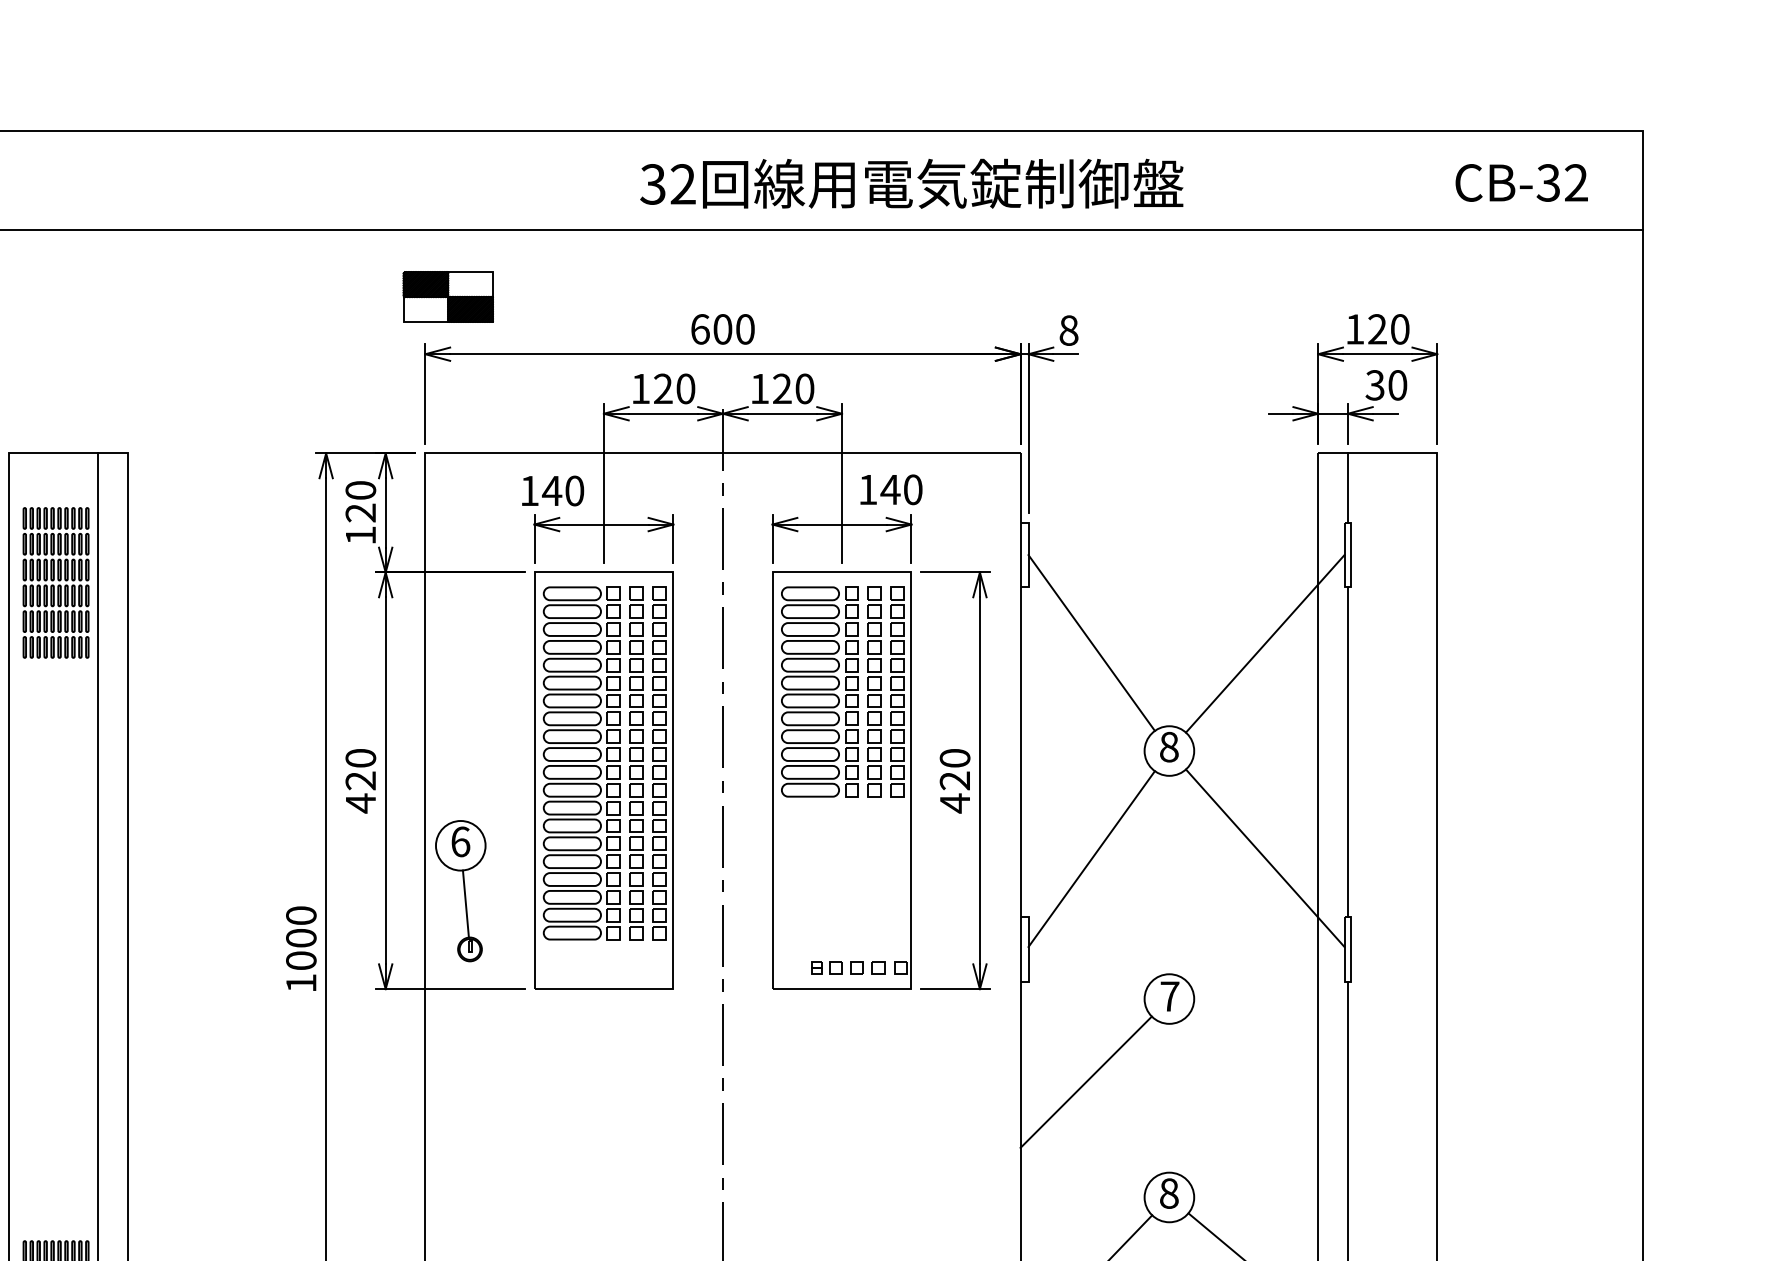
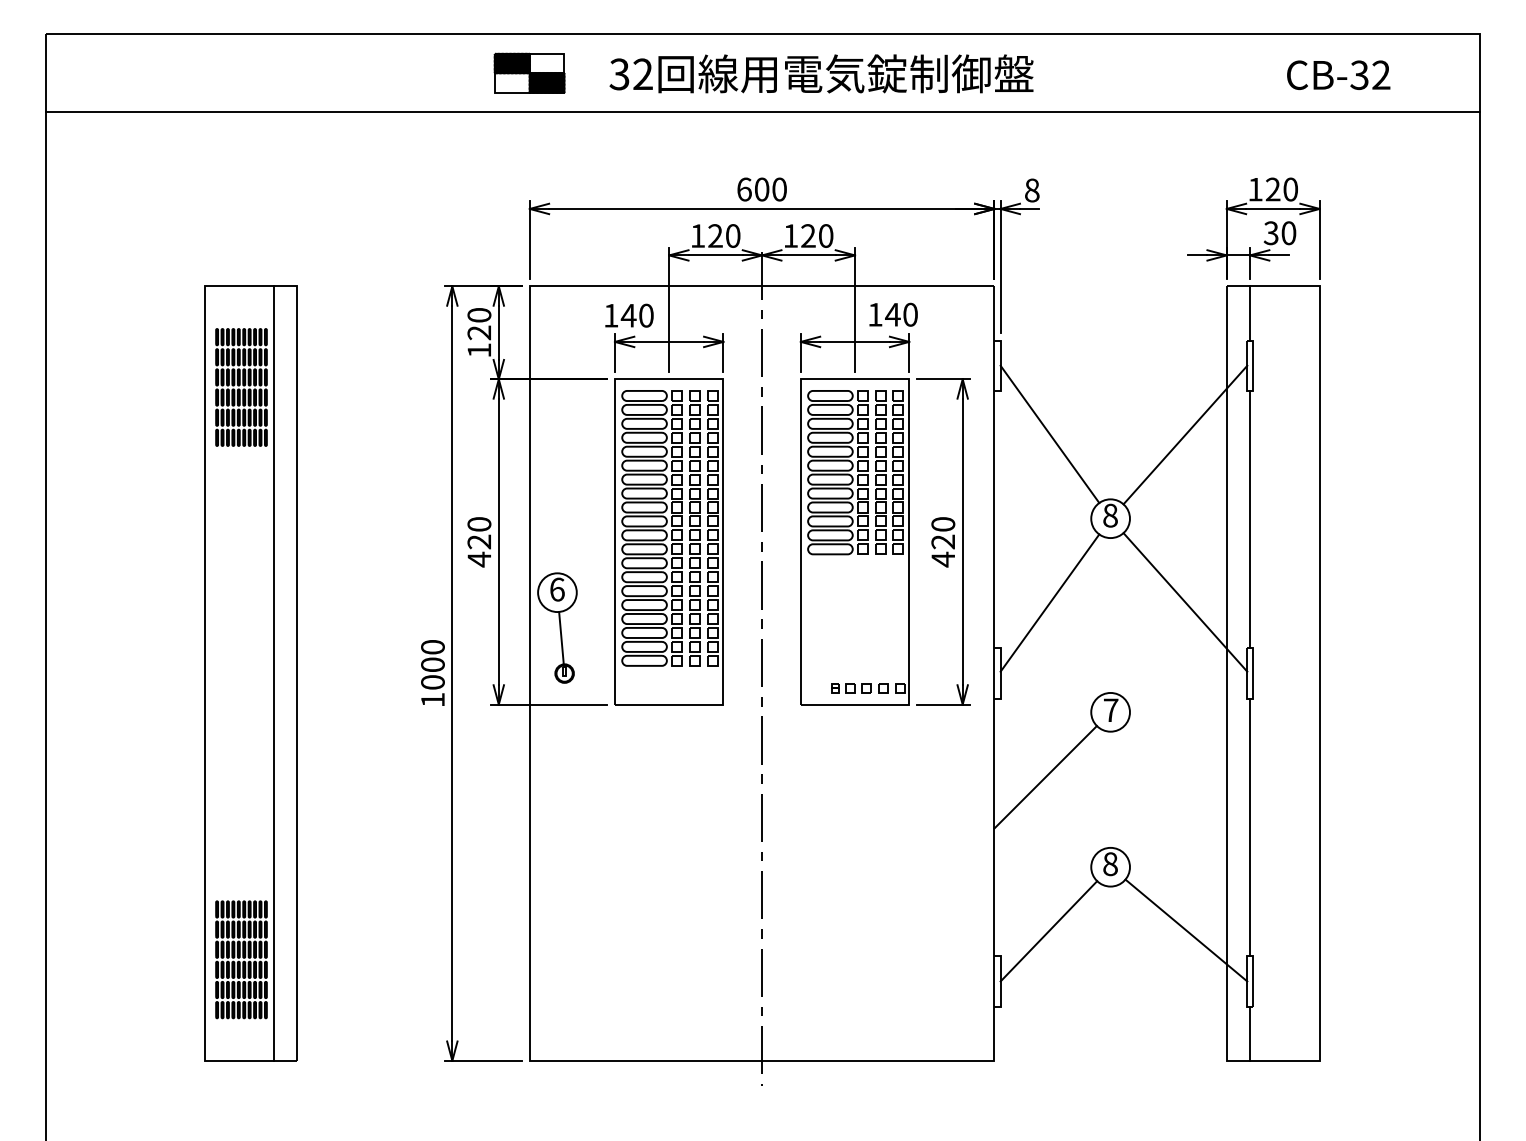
text: (1521, 181) -> (1338, 74), moved
text: (911, 183) -> (821, 73), moved
part: (448, 296) -> (529, 72), moved

